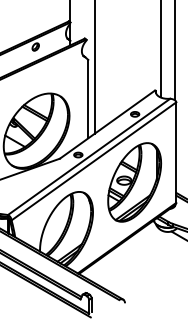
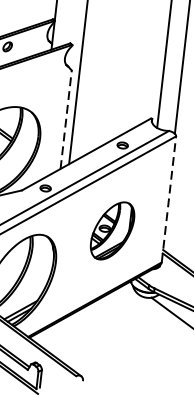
line: (88, 98) -> (66, 118), solid -> dashed
line: (176, 152) -> (169, 199), solid -> dashed
part: (134, 182) -> (112, 230), size x0.6

